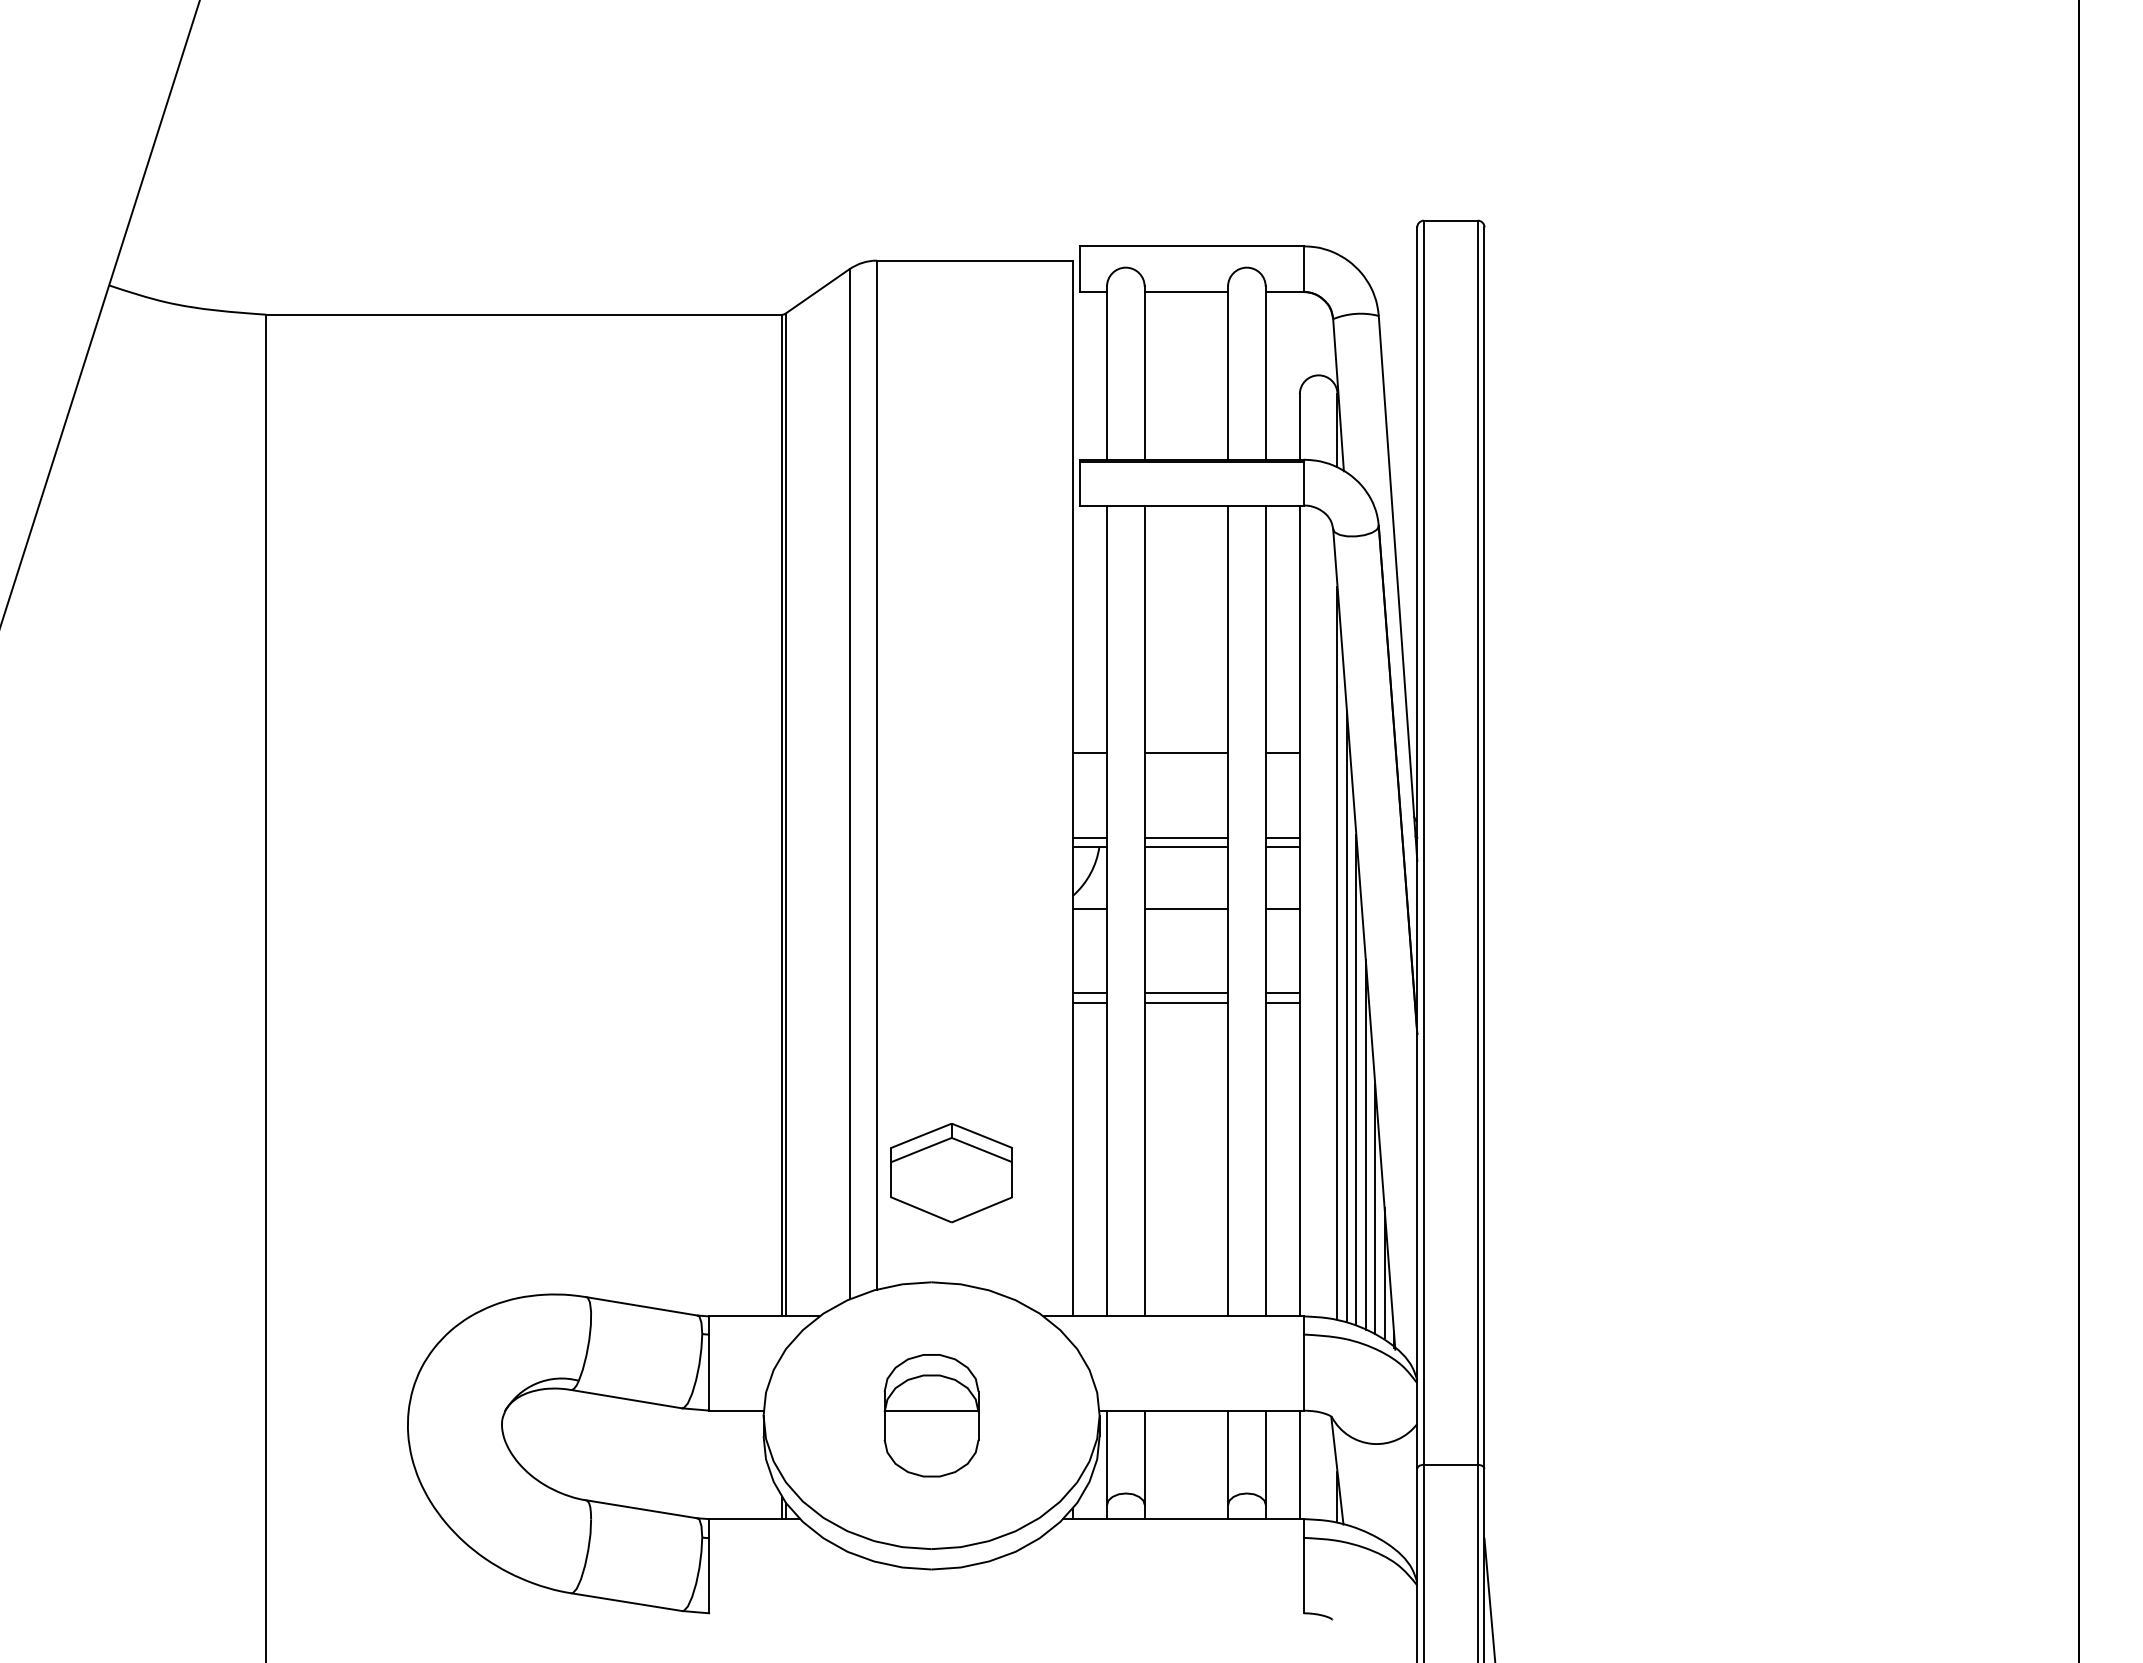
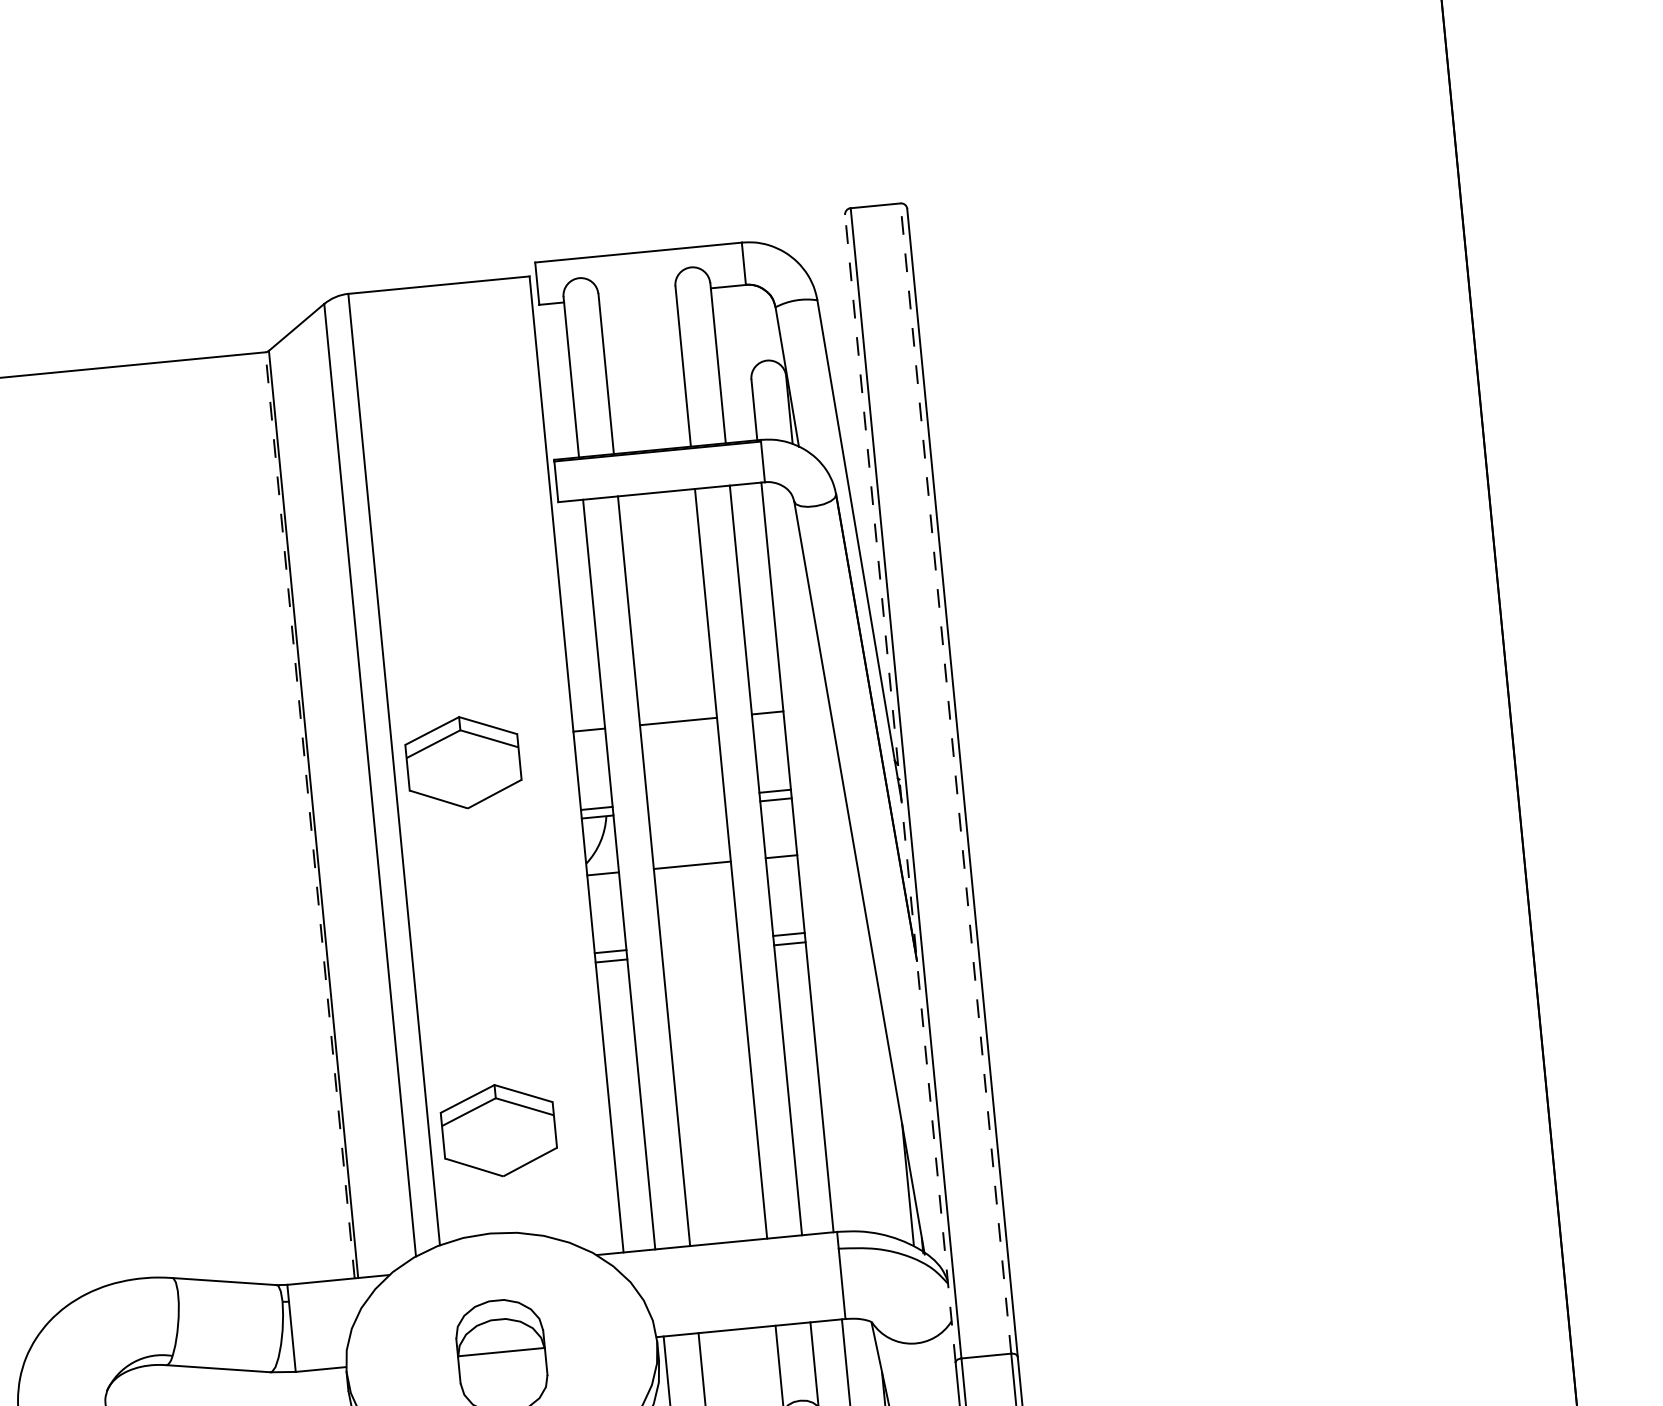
line: (1186, 292) -> (637, 295), removed
part: (951, 775) -> (463, 763), added
line: (781, 815) -> (309, 815), solid -> dashed
line: (1186, 837) -> (686, 799), removed
line: (1477, 842) -> (955, 778), solid -> dashed
line: (1186, 847) -> (686, 808), removed
line: (1417, 848) -> (900, 789), solid -> dashed
line: (1337, 952) -> (835, 892), removed
line: (1186, 992) -> (699, 942), removed
line: (1186, 1002) -> (700, 952), removed
line: (1346, 1016) -> (849, 950), removed
line: (1356, 1079) -> (864, 1008), removed
line: (1365, 1144) -> (878, 1067), removed
line: (1375, 1208) -> (893, 1125), removed

